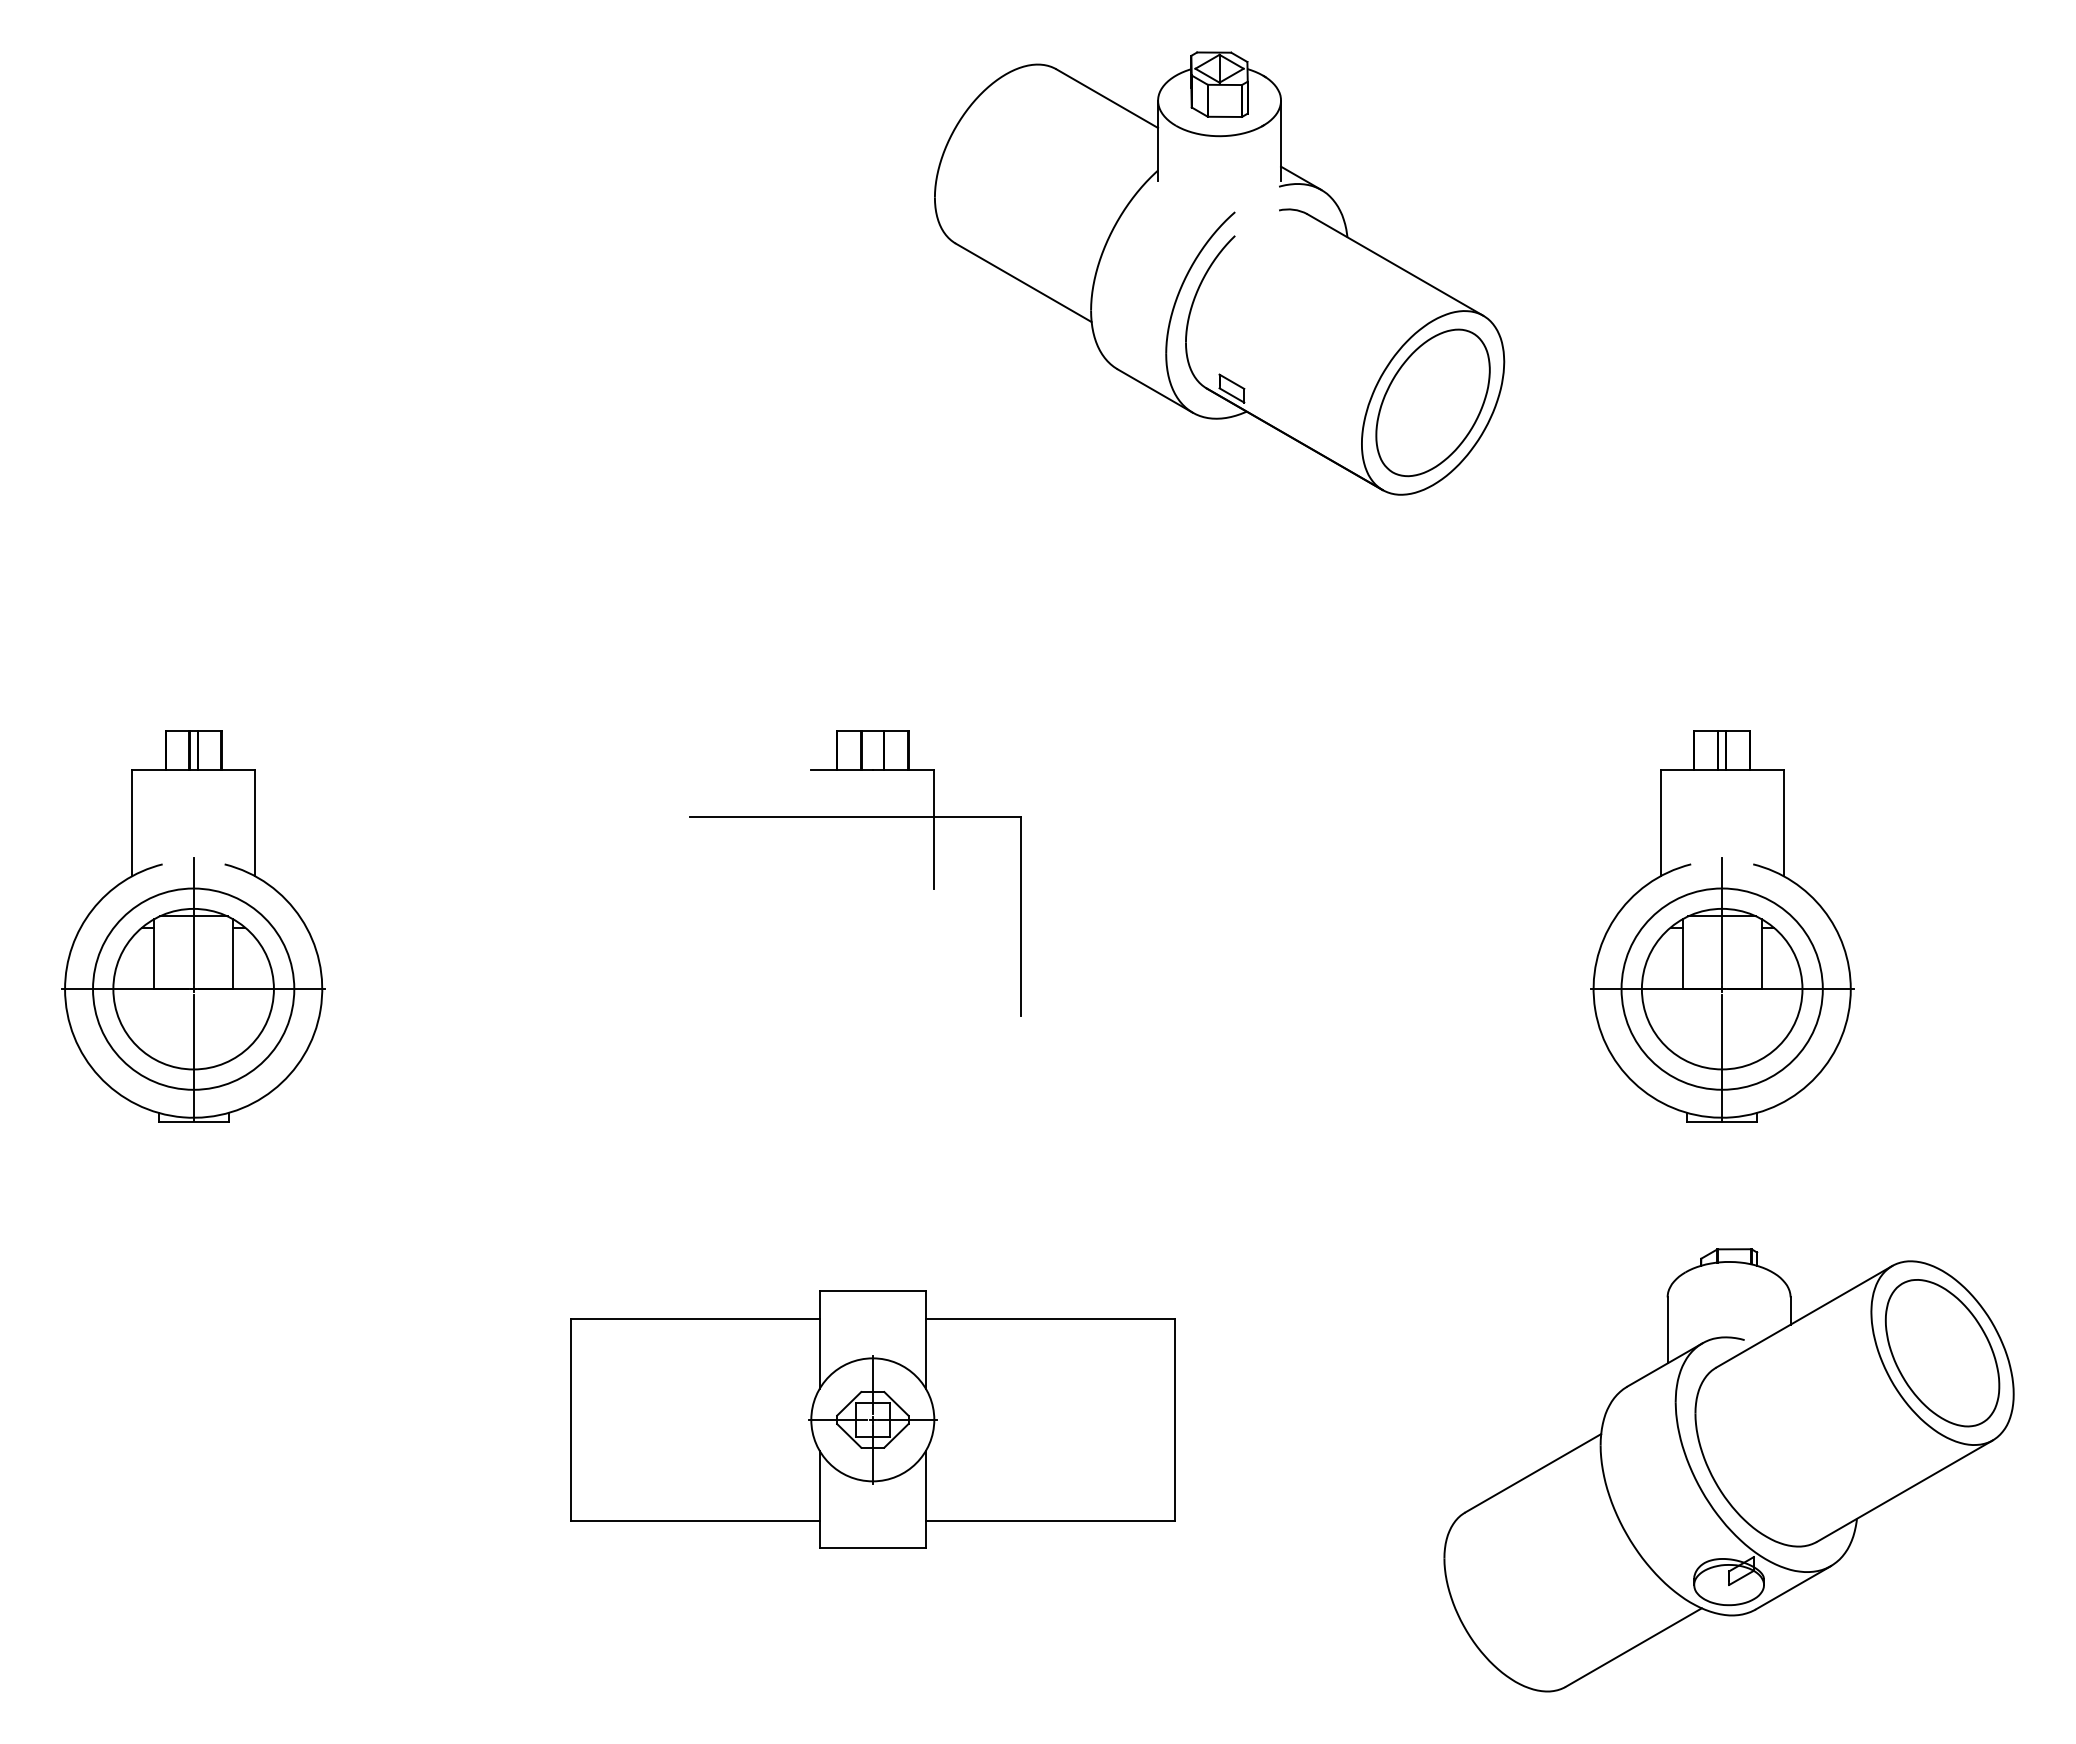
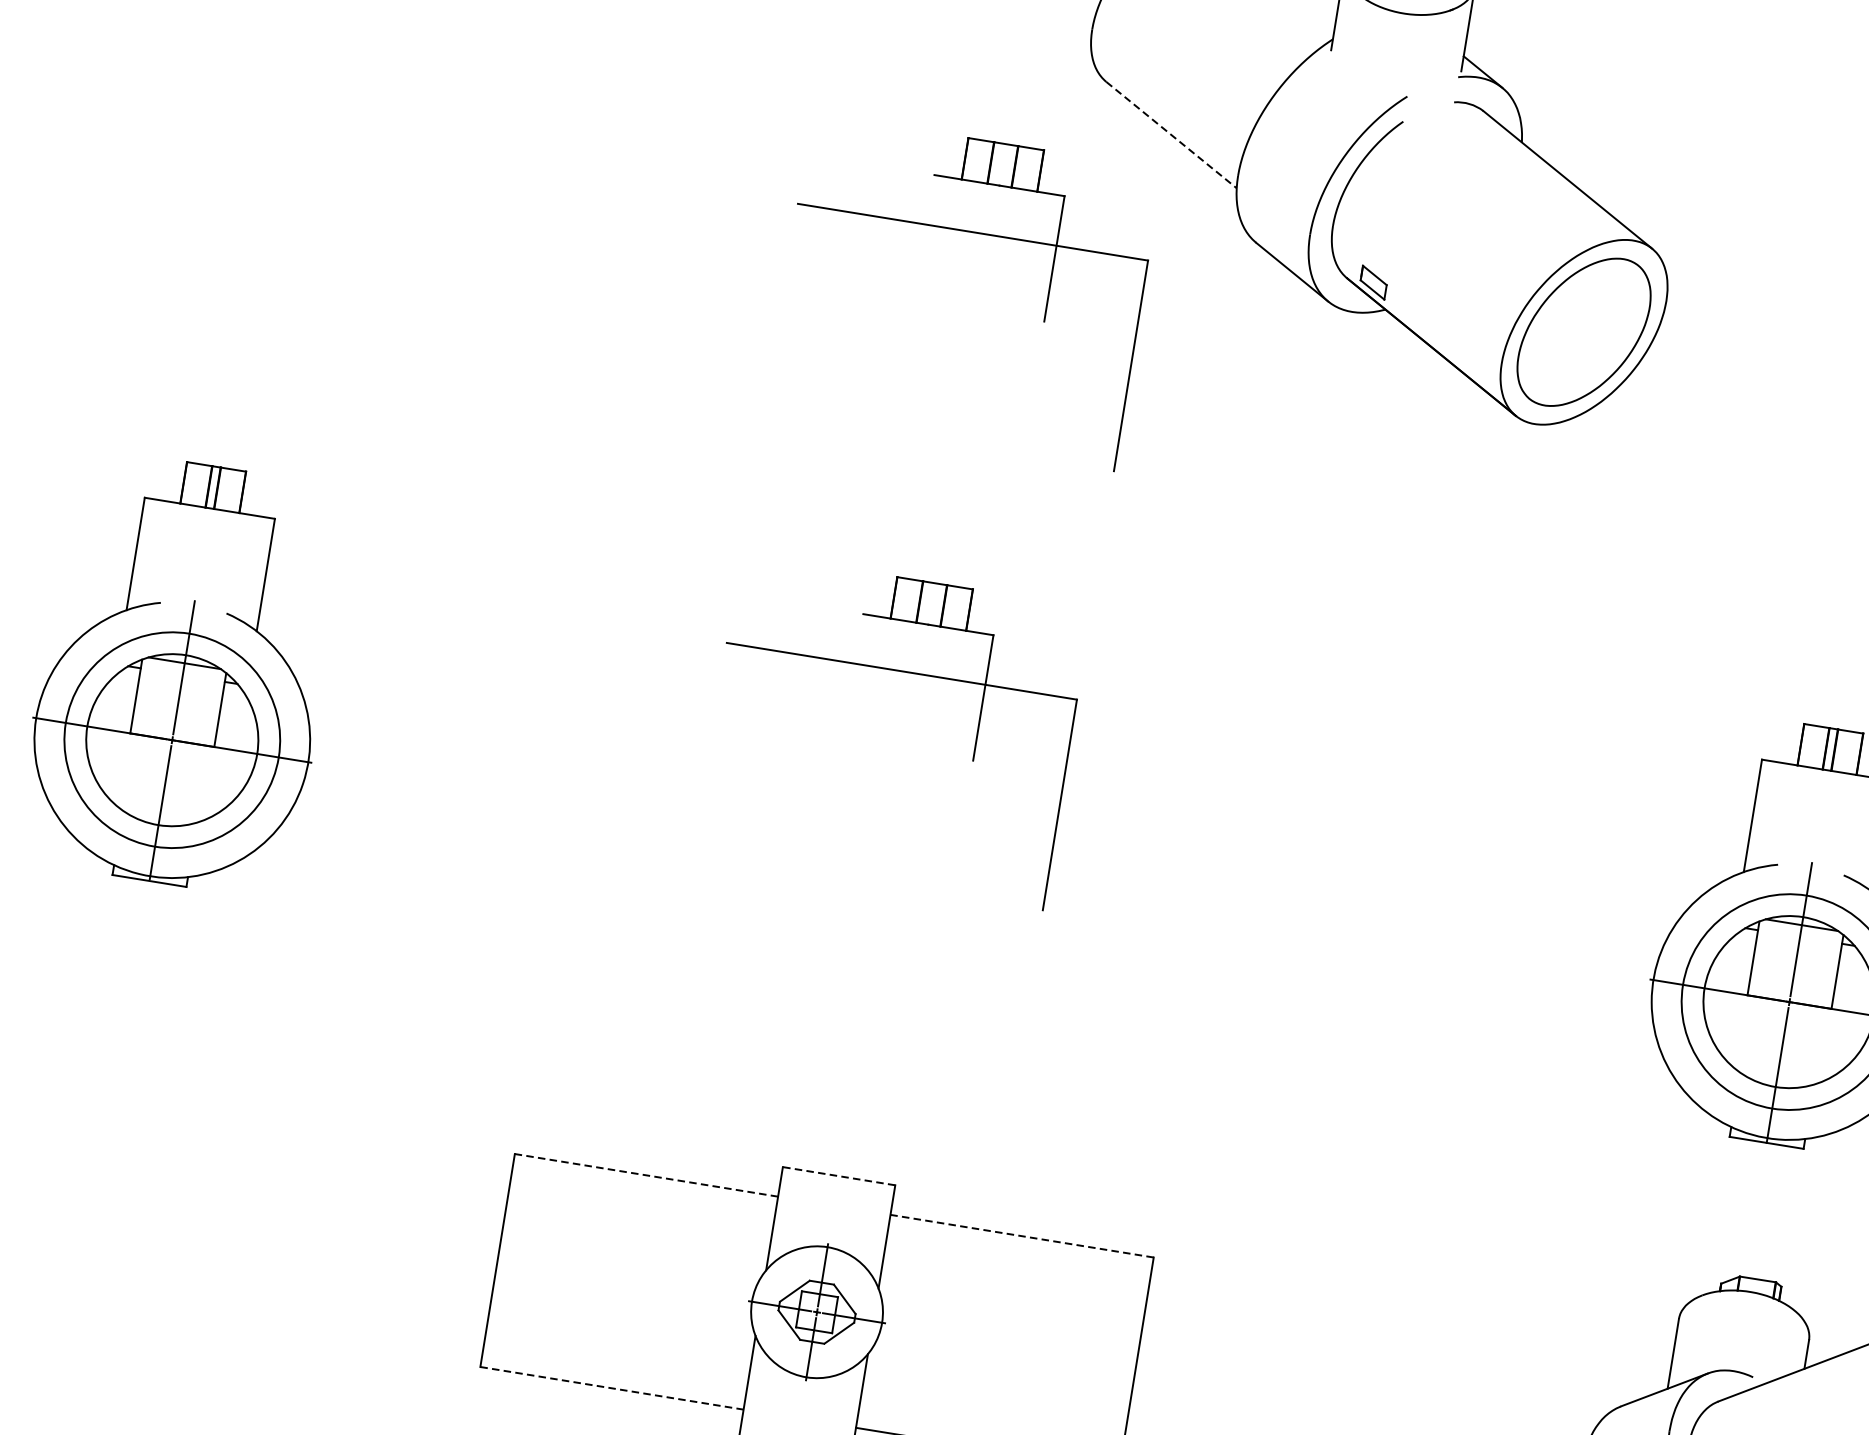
line: (1024, 283) -> (1172, 135), solid -> dashed
part: (855, 402) -> (973, 232), added
line: (872, 1291) -> (838, 1176), solid -> dashed
line: (694, 1319) -> (645, 1175), solid -> dashed
line: (1049, 1319) -> (1021, 1236), solid -> dashed
line: (695, 1520) -> (612, 1388), solid -> dashed

